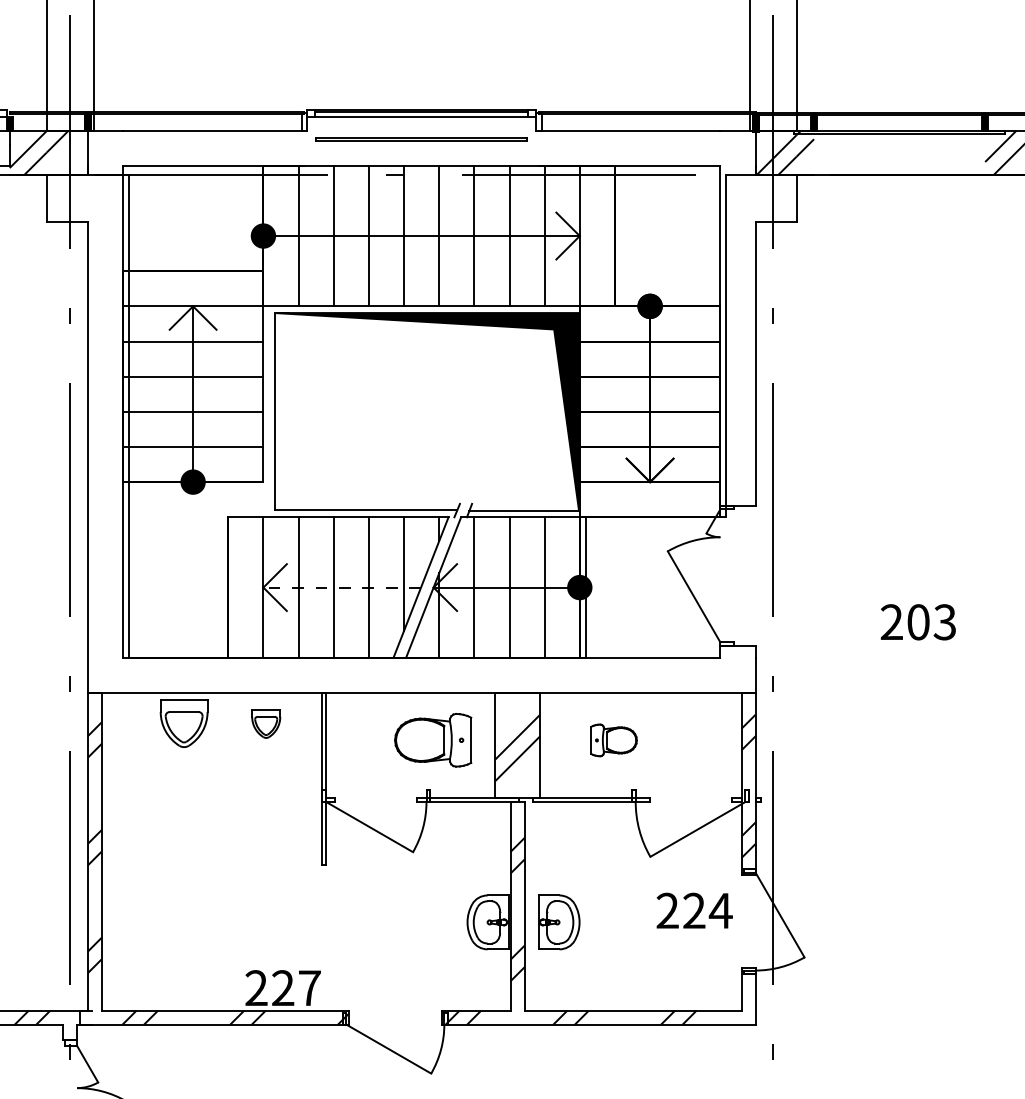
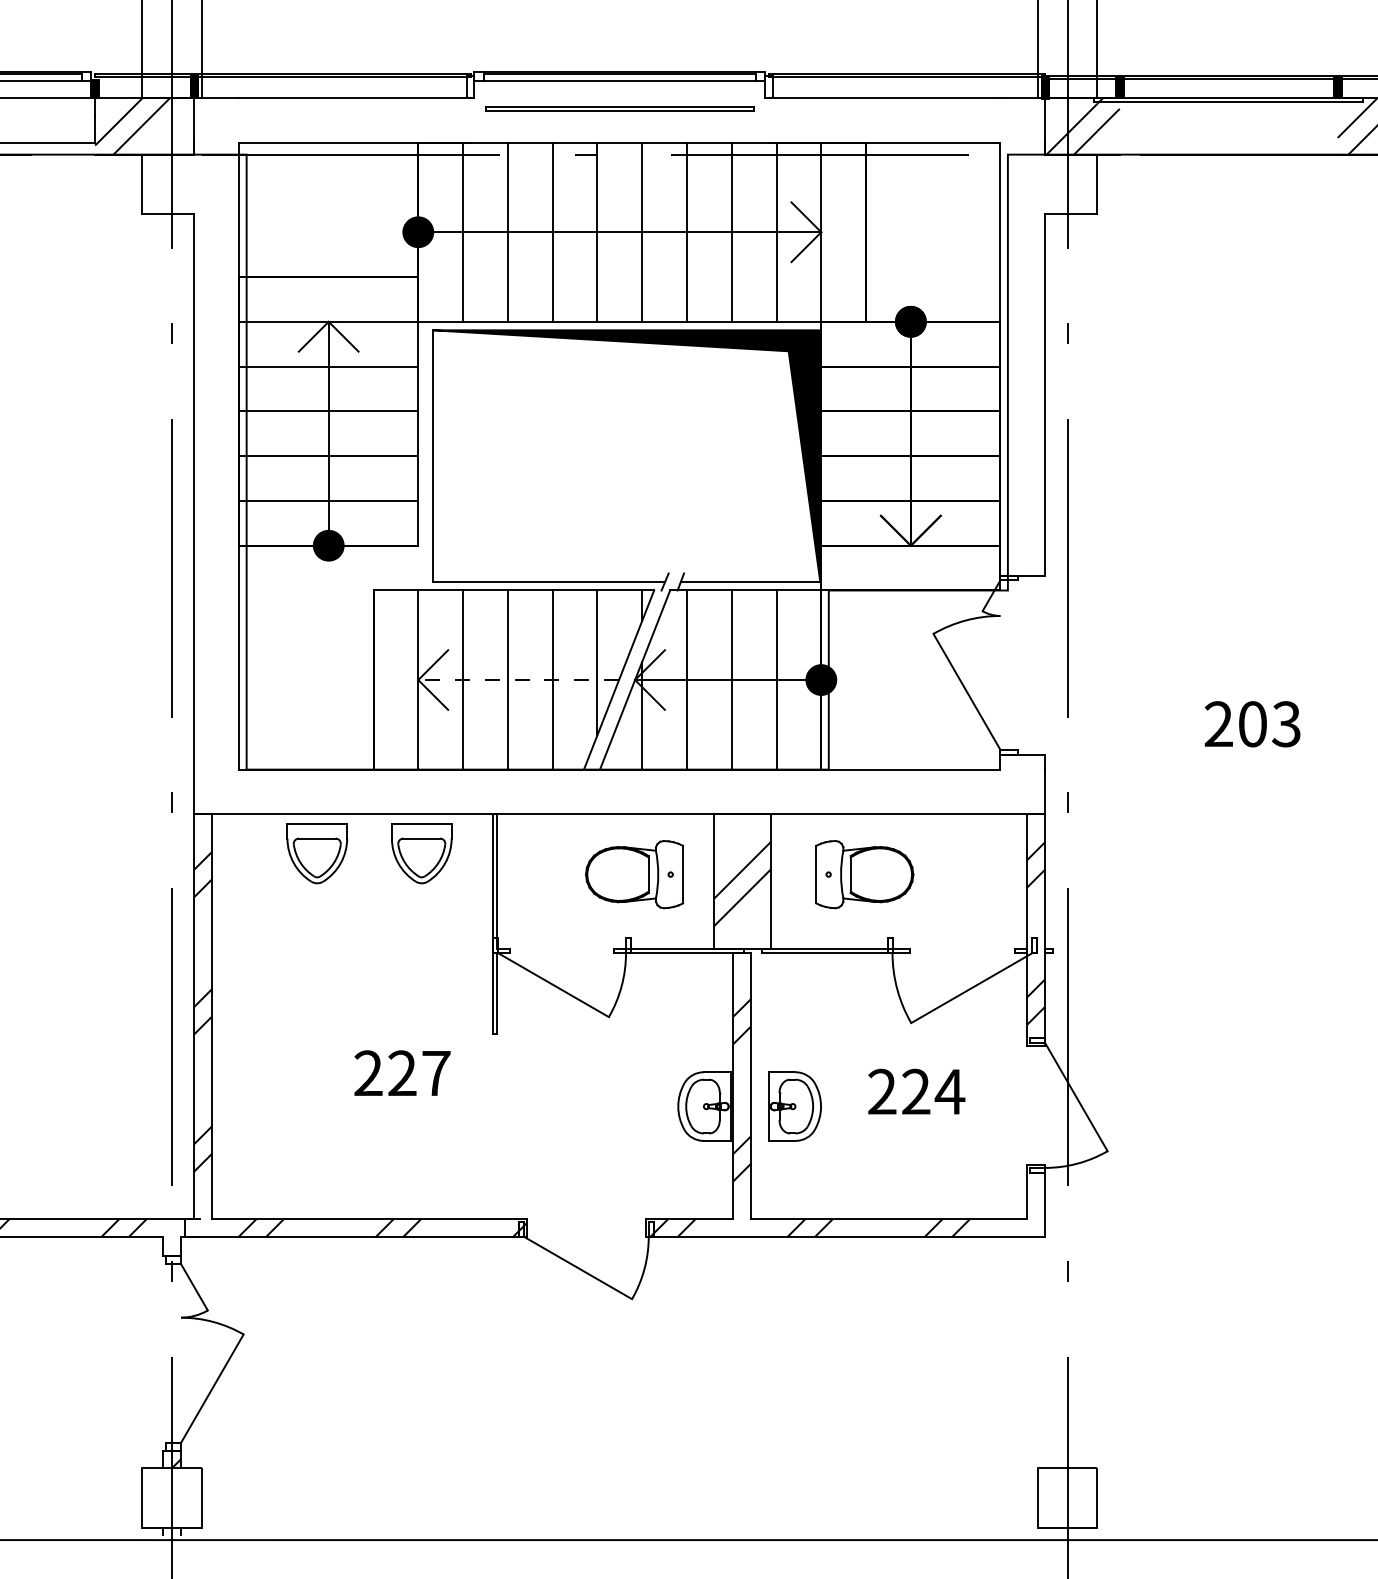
part: (265, 723) -> (421, 853), size x1.67
part: (613, 740) -> (864, 874), size x1.67
text: (694, 910) -> (916, 1091), moved
text: (283, 987) -> (402, 1072), moved

